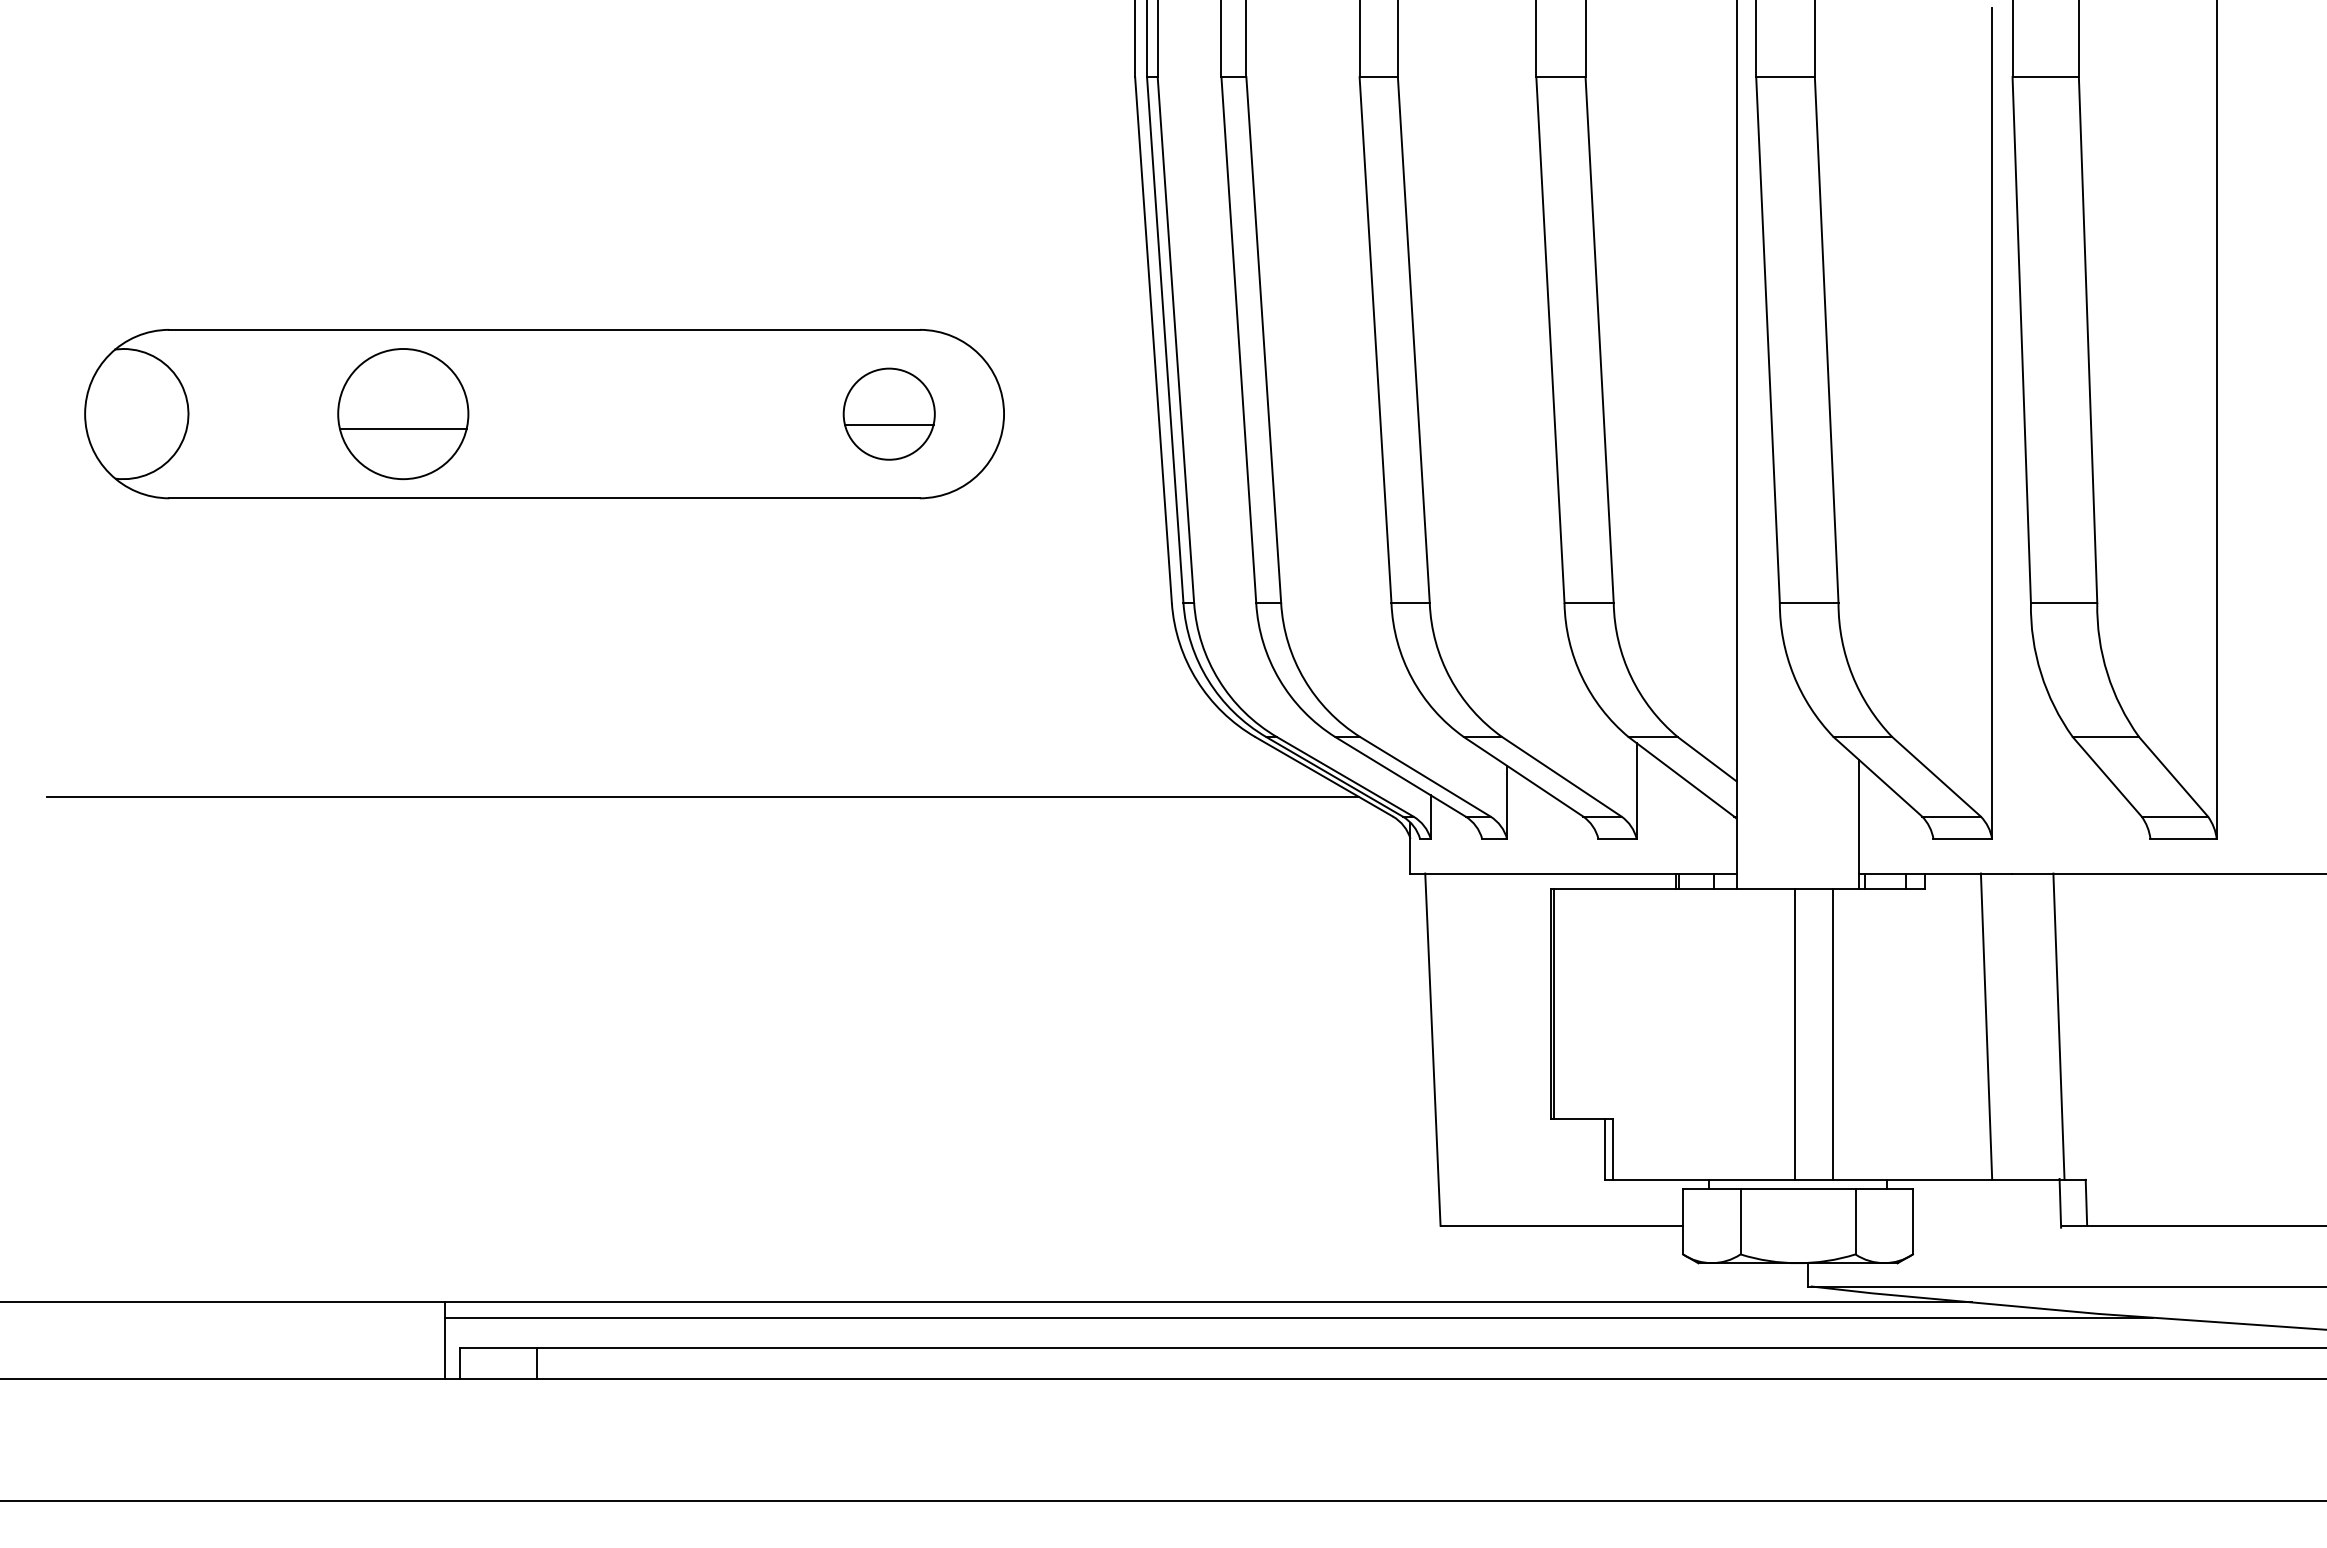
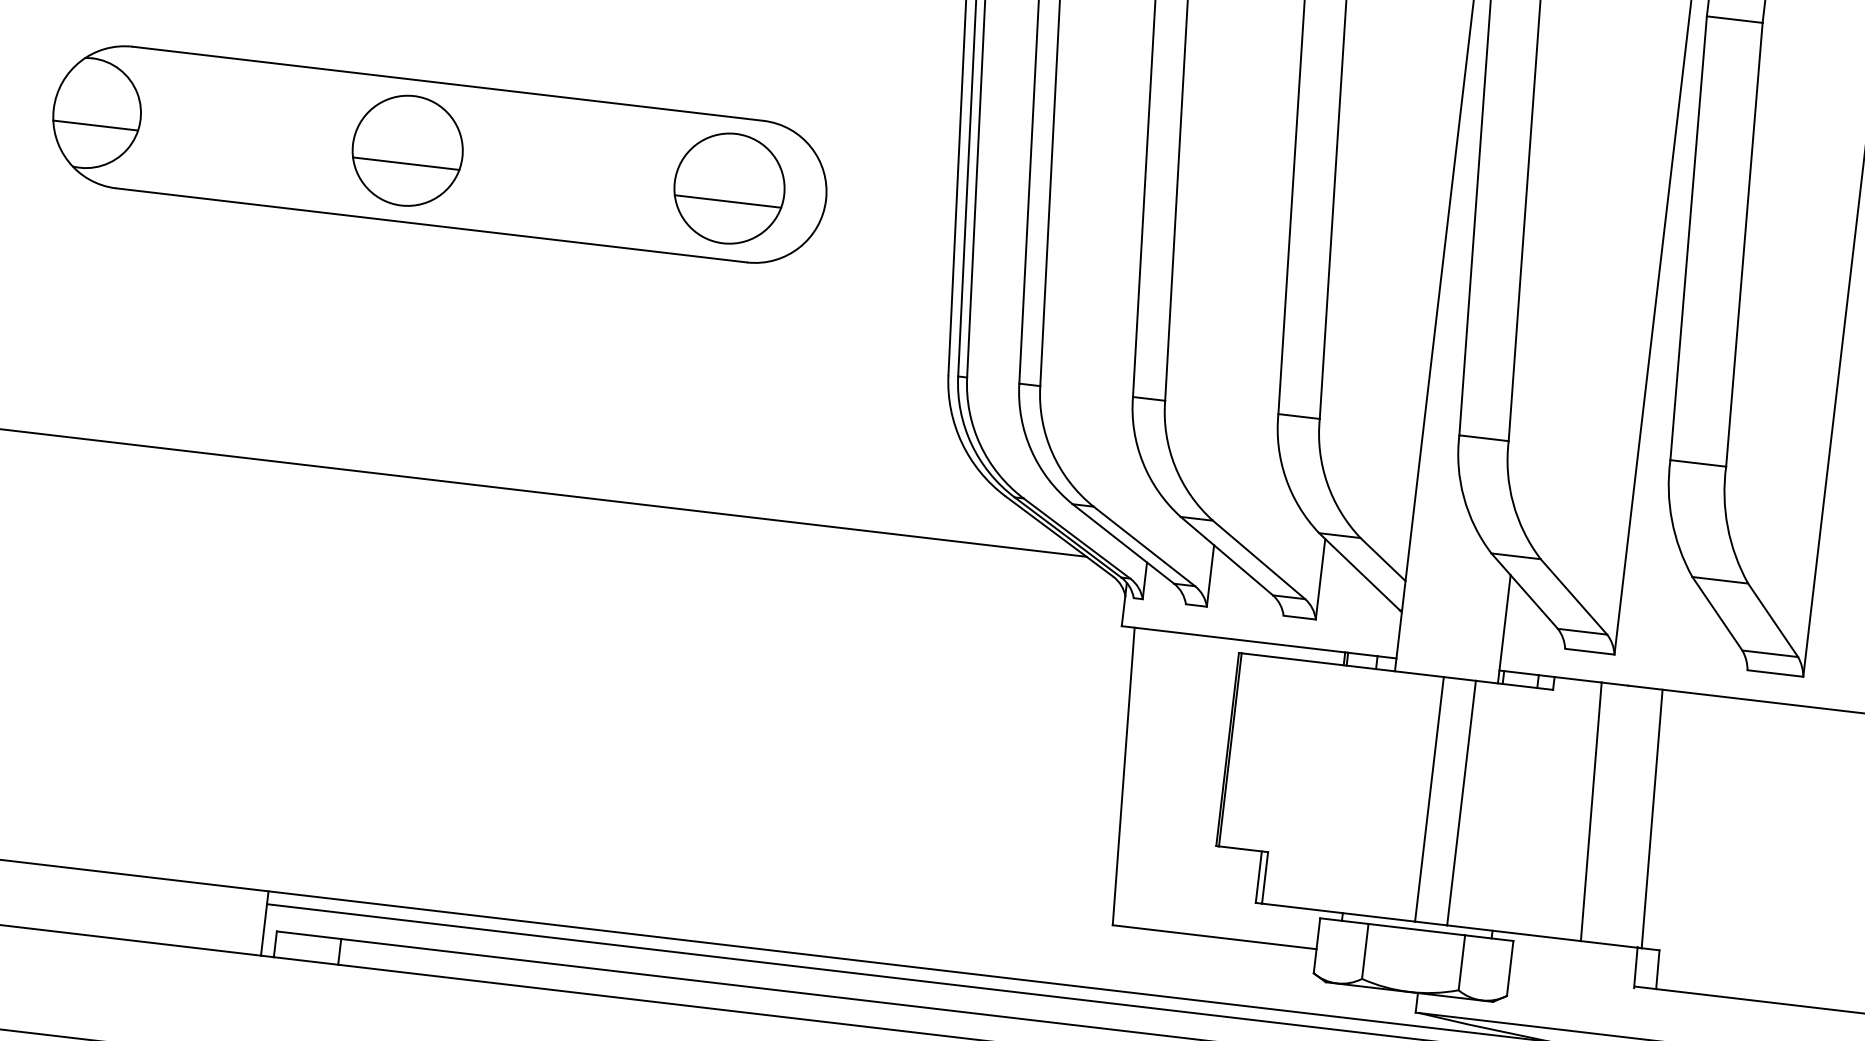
part: (403, 414) -> (407, 151), moved
part: (889, 414) -> (729, 189), size x1.43
line: (136, 427) -> (95, 125), added

